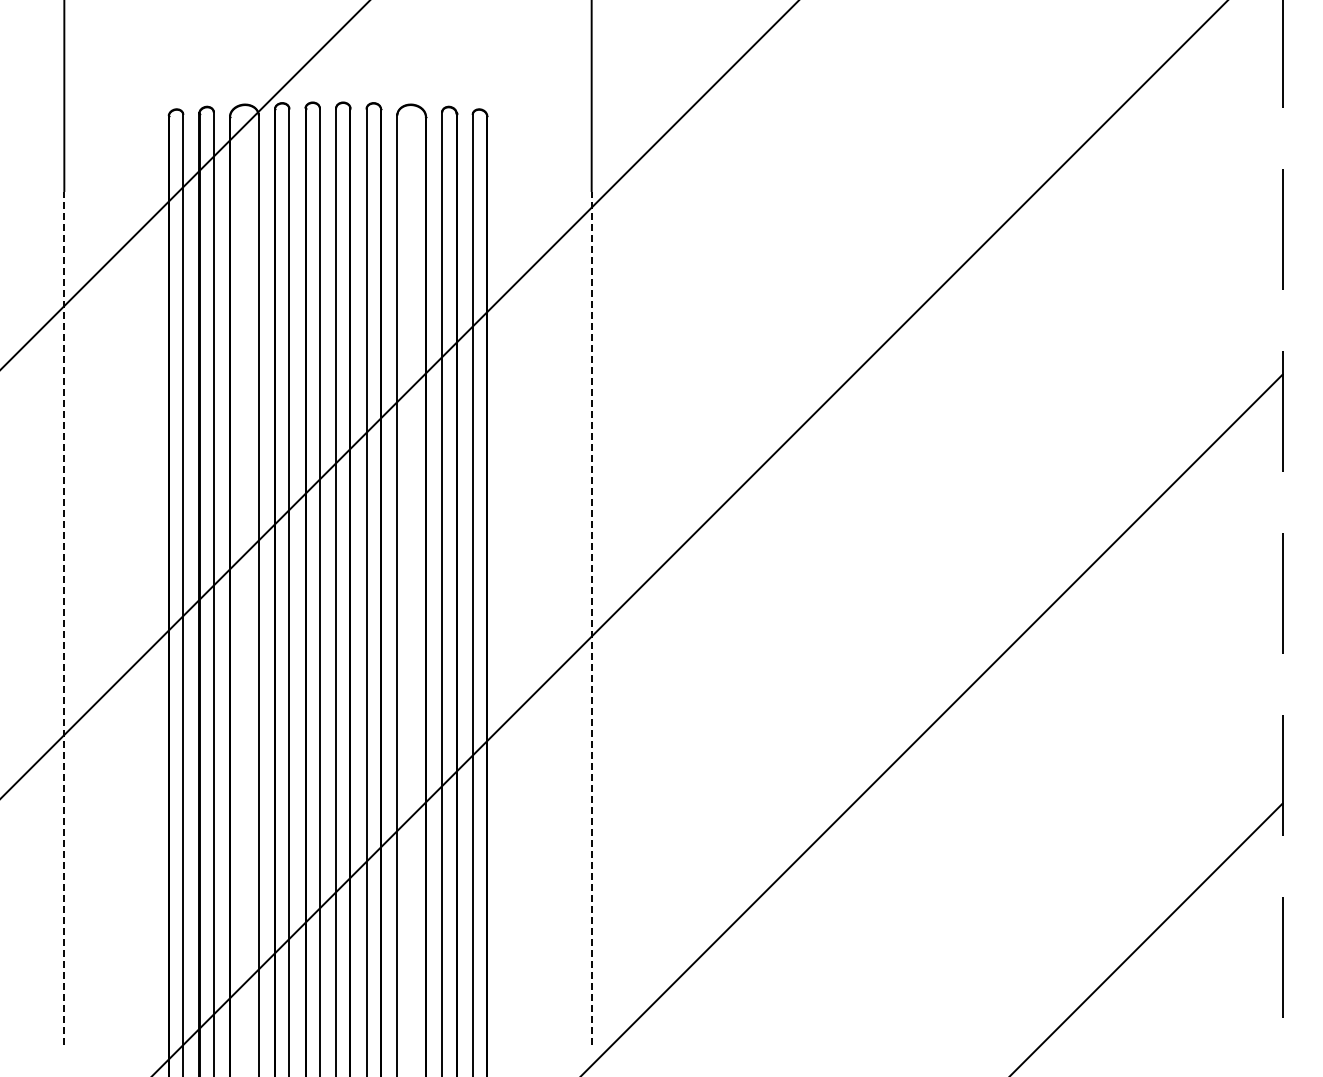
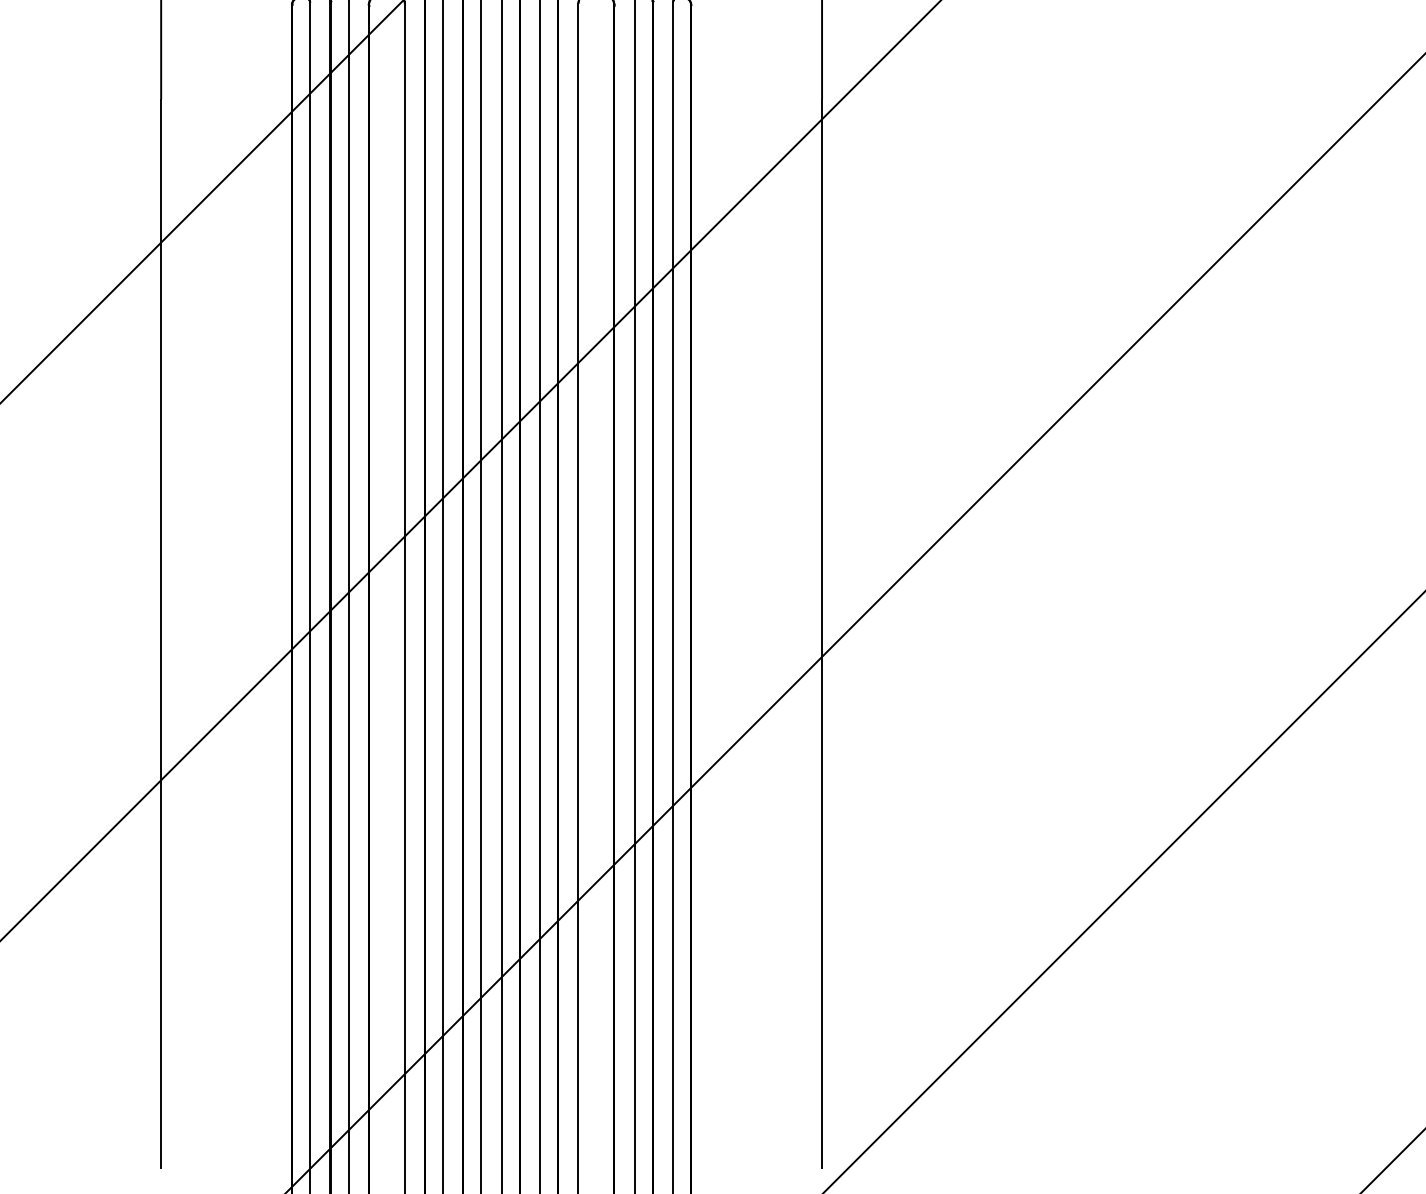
line: (64, 617) -> (161, 632), dashed -> solid
line: (591, 617) -> (821, 632), dashed -> solid

